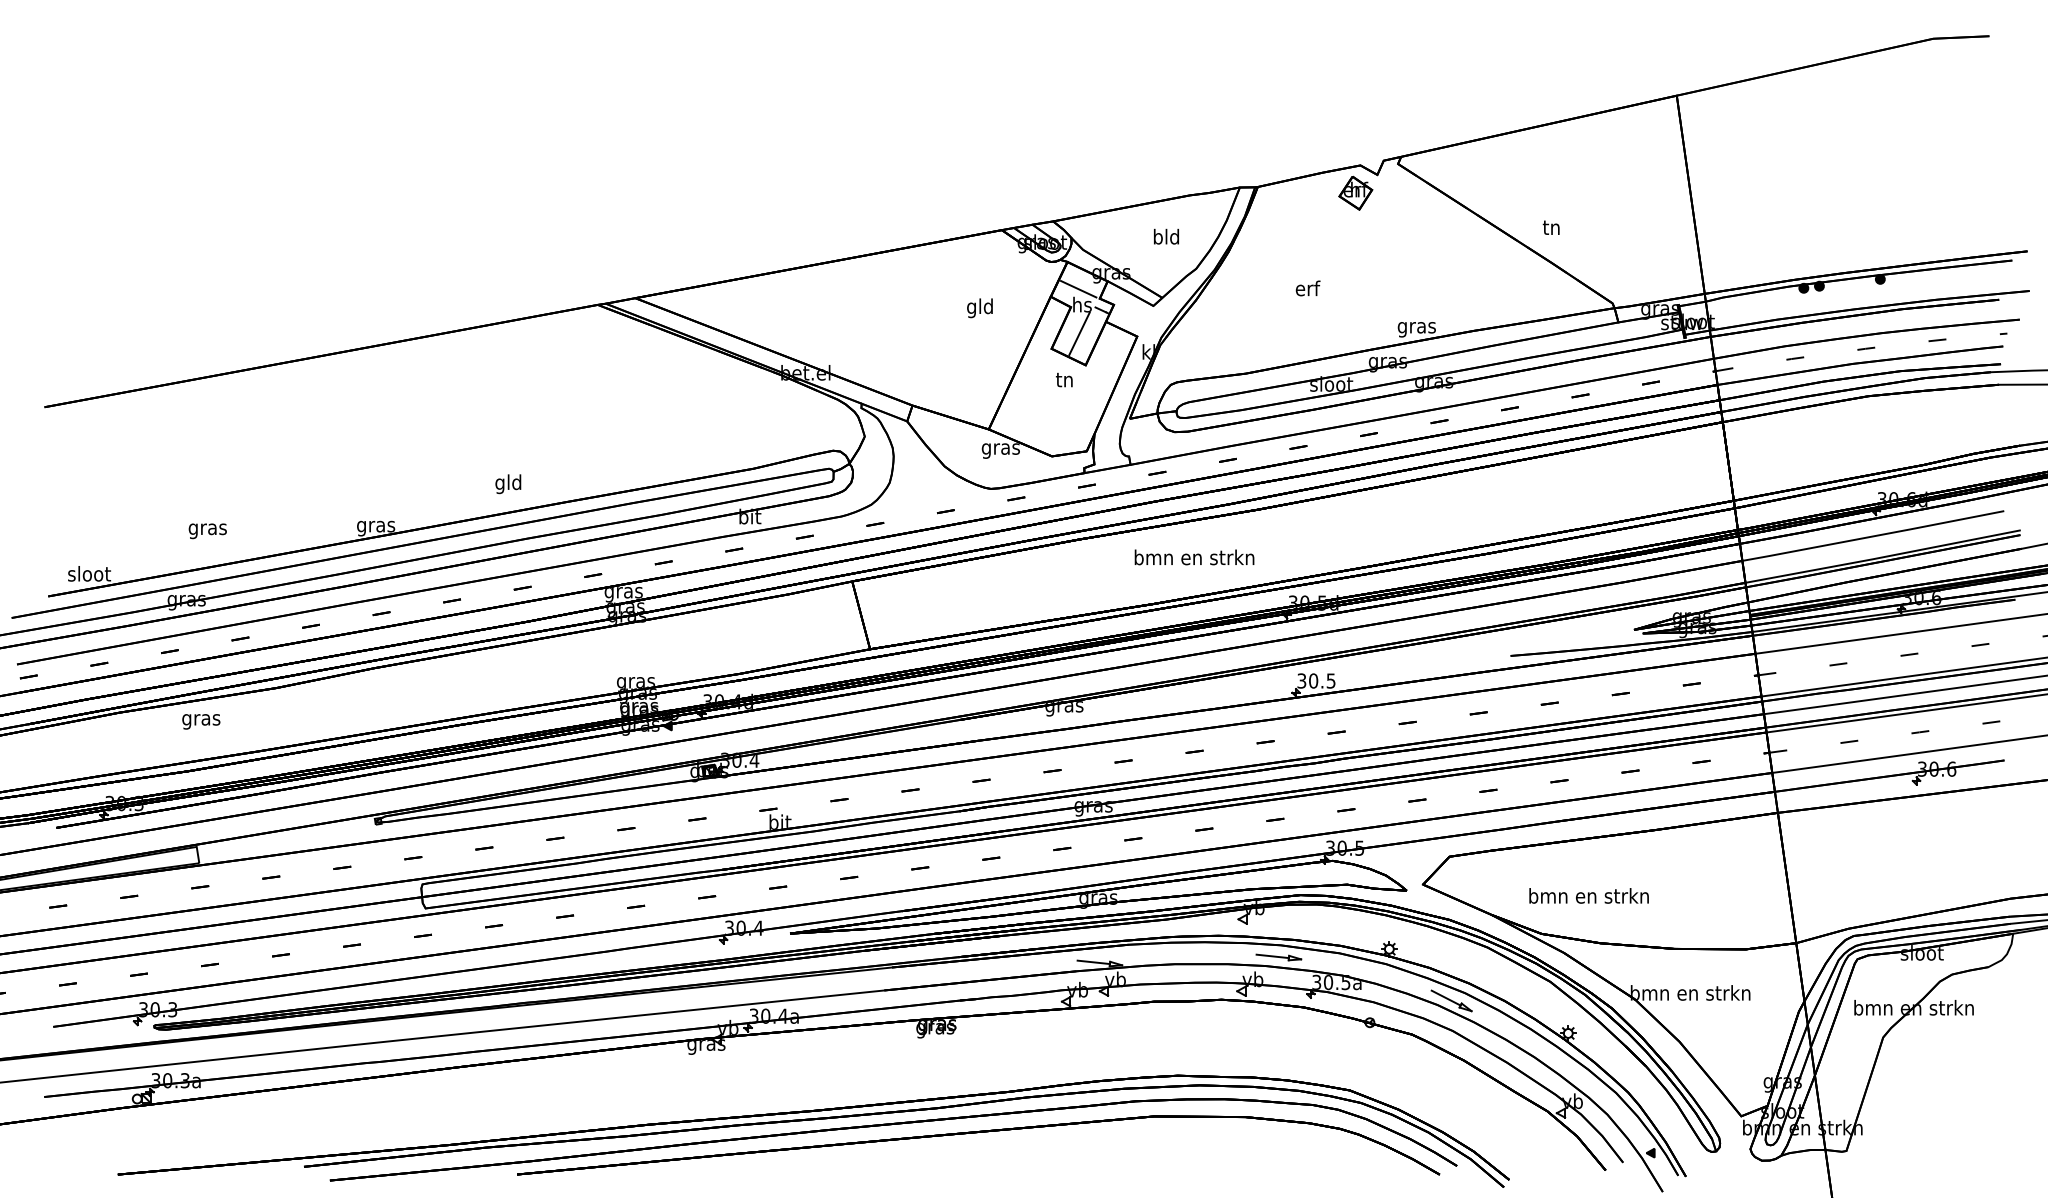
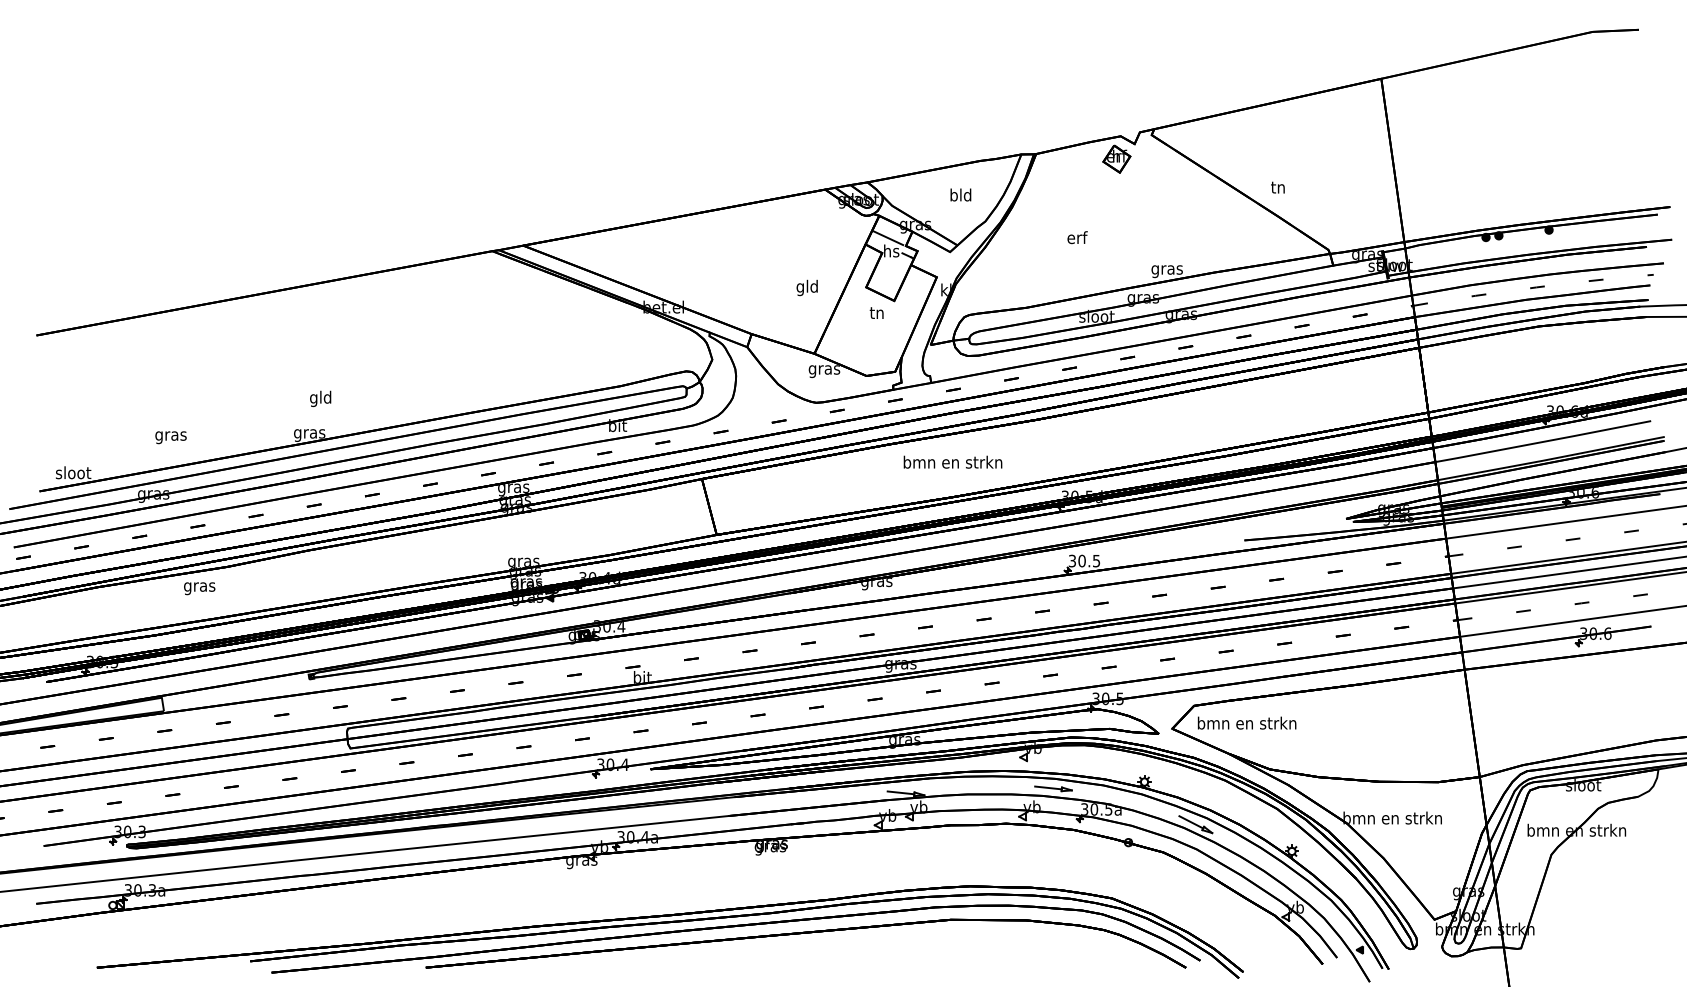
text: (979, 307) -> (806, 287), moved
line: (1078, 333) -> (888, 274), removed
text: (508, 483) -> (320, 398), moved
text: (1193, 556) -> (952, 461), moved
text: (201, 721) -> (199, 588), moved
text: (1588, 895) -> (1246, 722), moved

